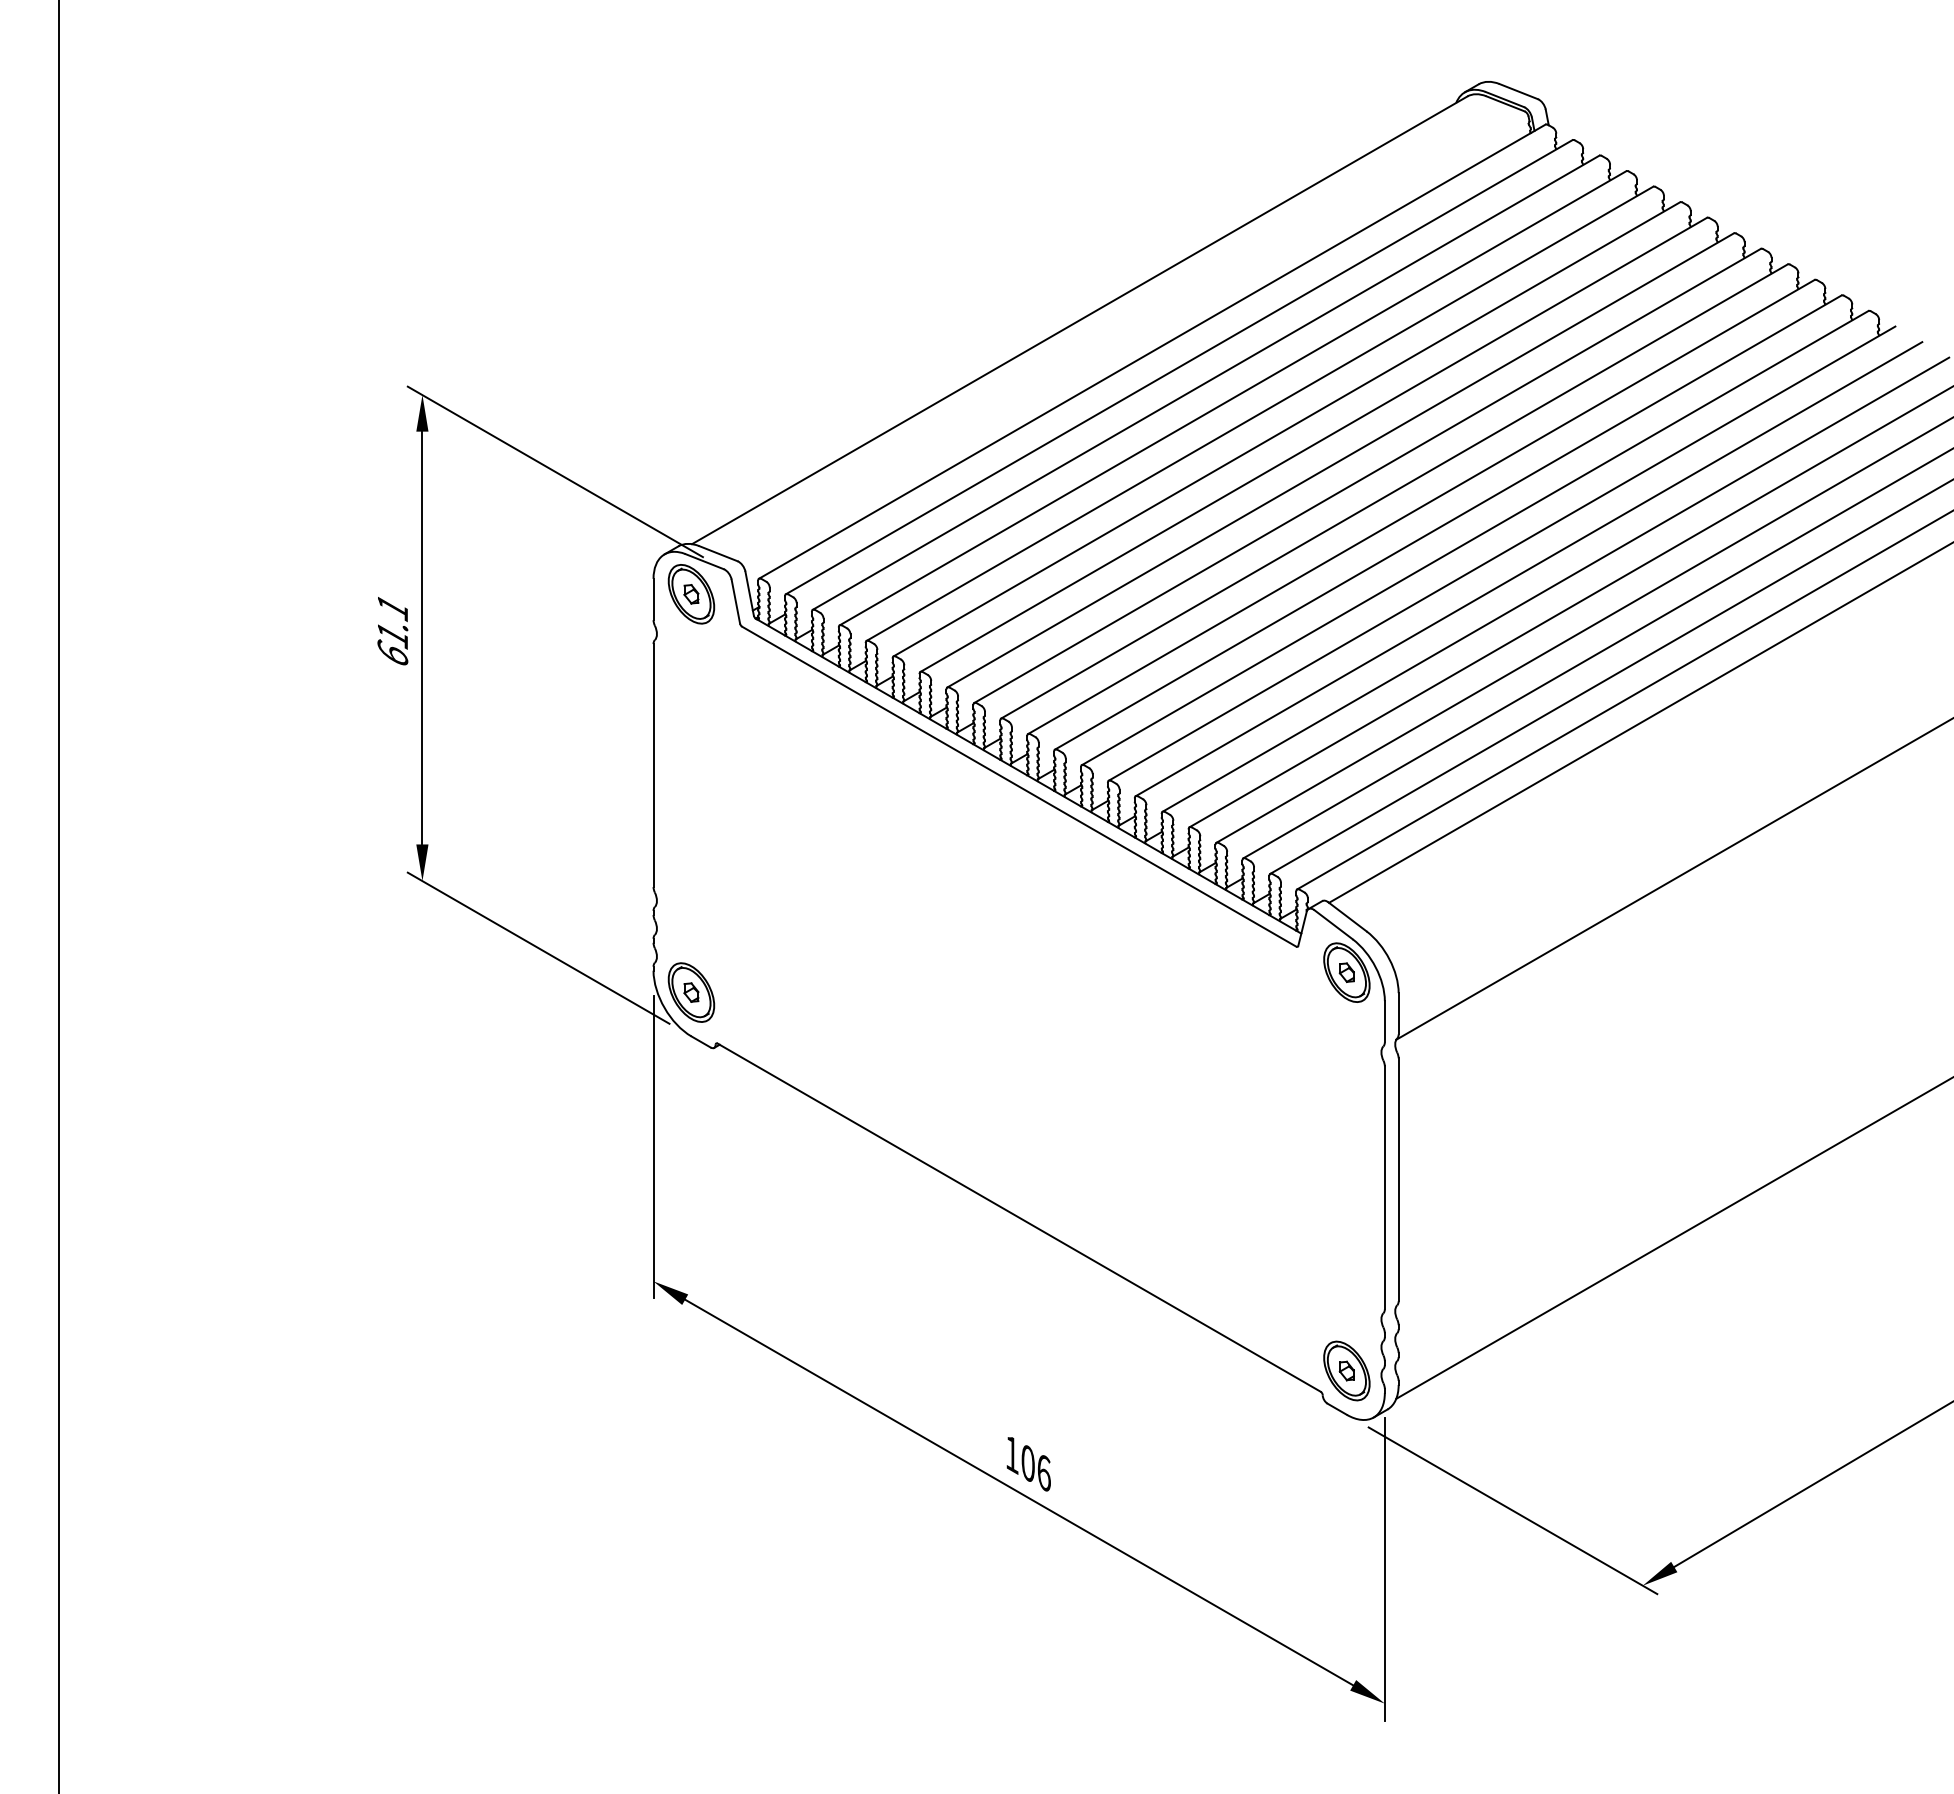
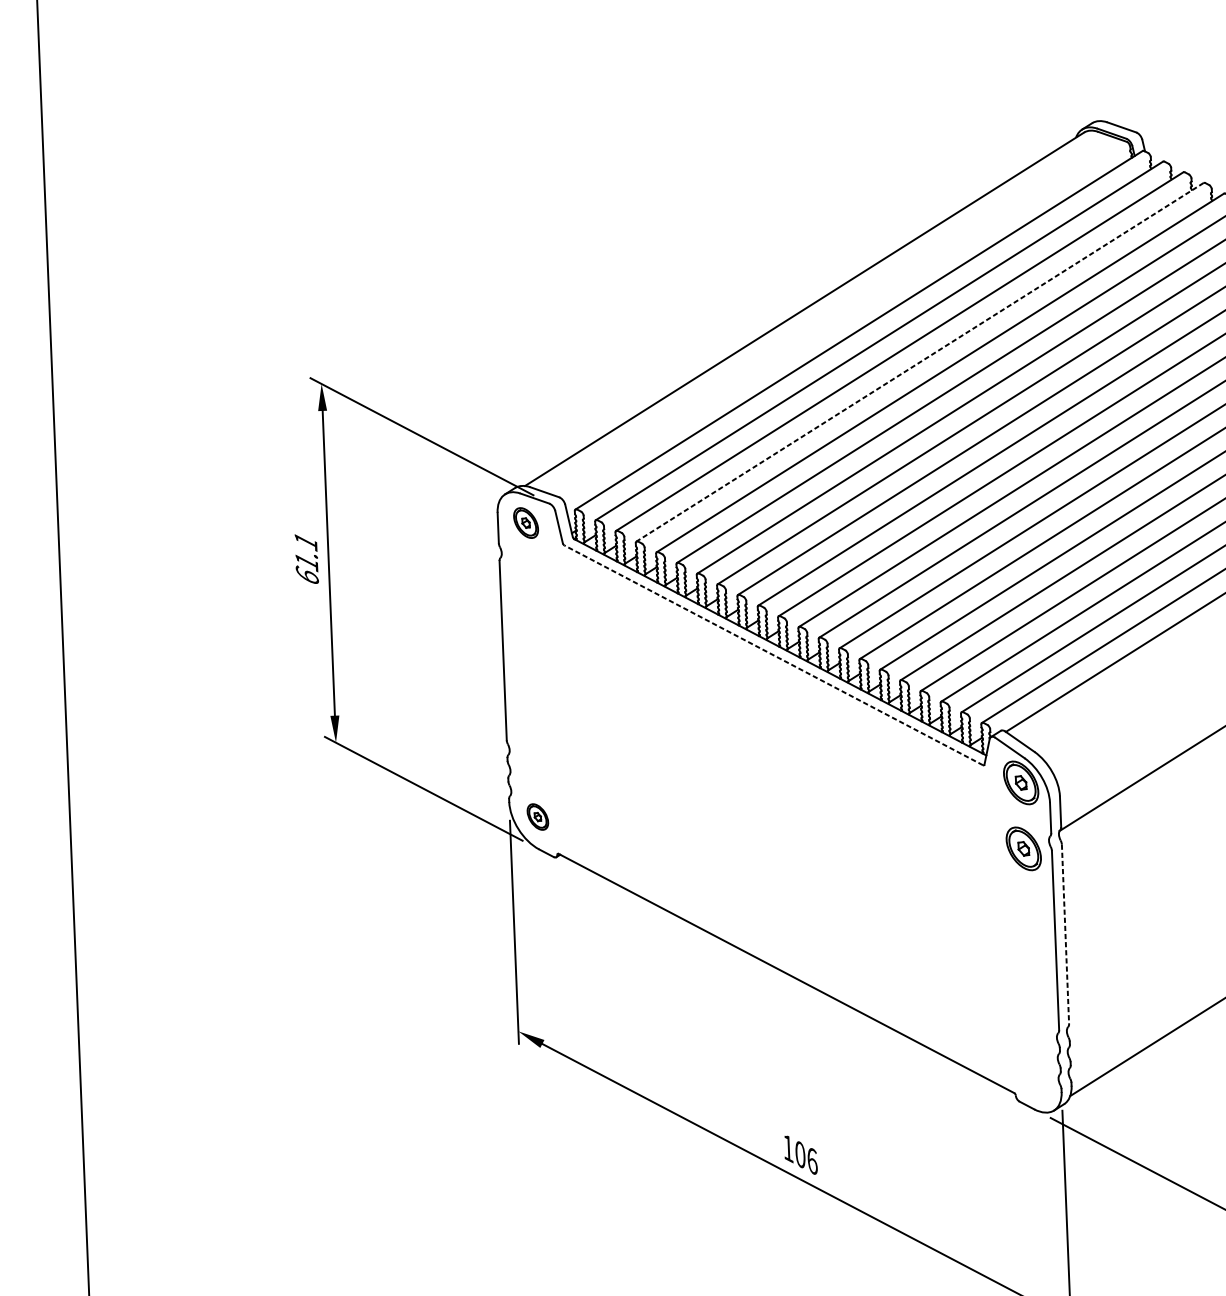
line: (1232, 398) -> (919, 362), solid -> dashed
part: (691, 594) -> (526, 523), size x0.7
line: (1019, 786) -> (773, 655), solid -> dashed
part: (691, 992) -> (537, 817), size x0.6
line: (1398, 1180) -> (1065, 934), solid -> dashed
part: (1346, 1370) -> (1023, 848), moved

